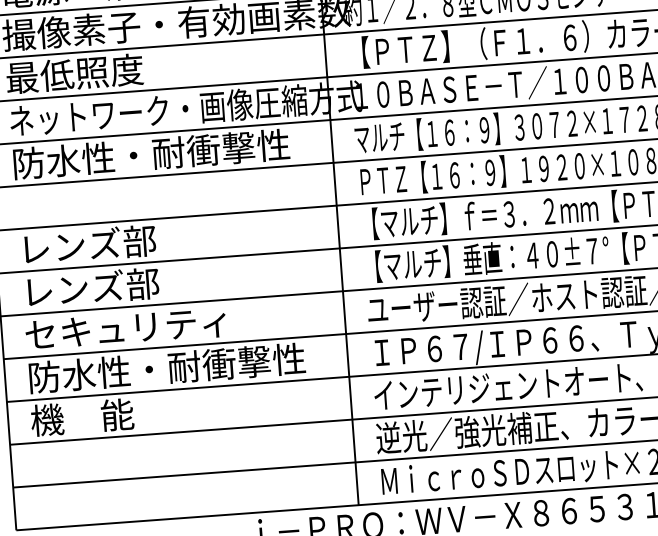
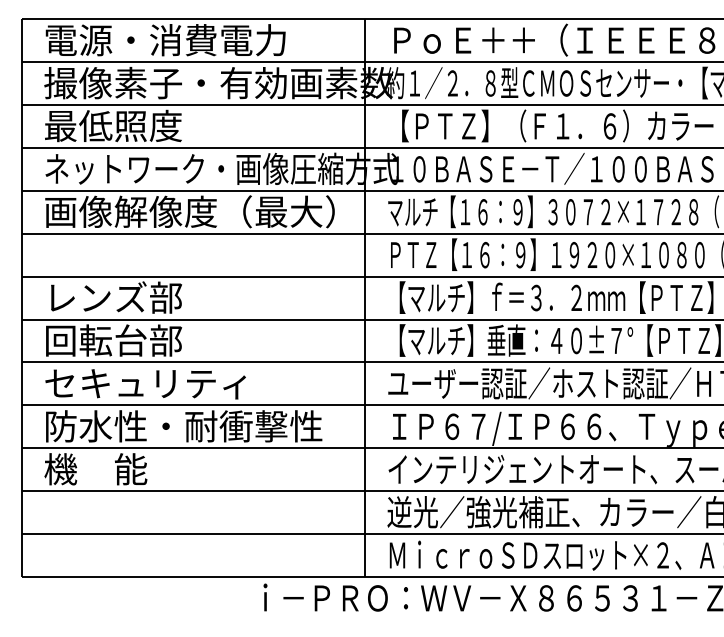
text: (156, 153) -> (189, 211), 防水性・耐衝撃性 -> 画像解像度（最大）
text: (73, 288) -> (96, 340), レンズ部 -> 回転台部

